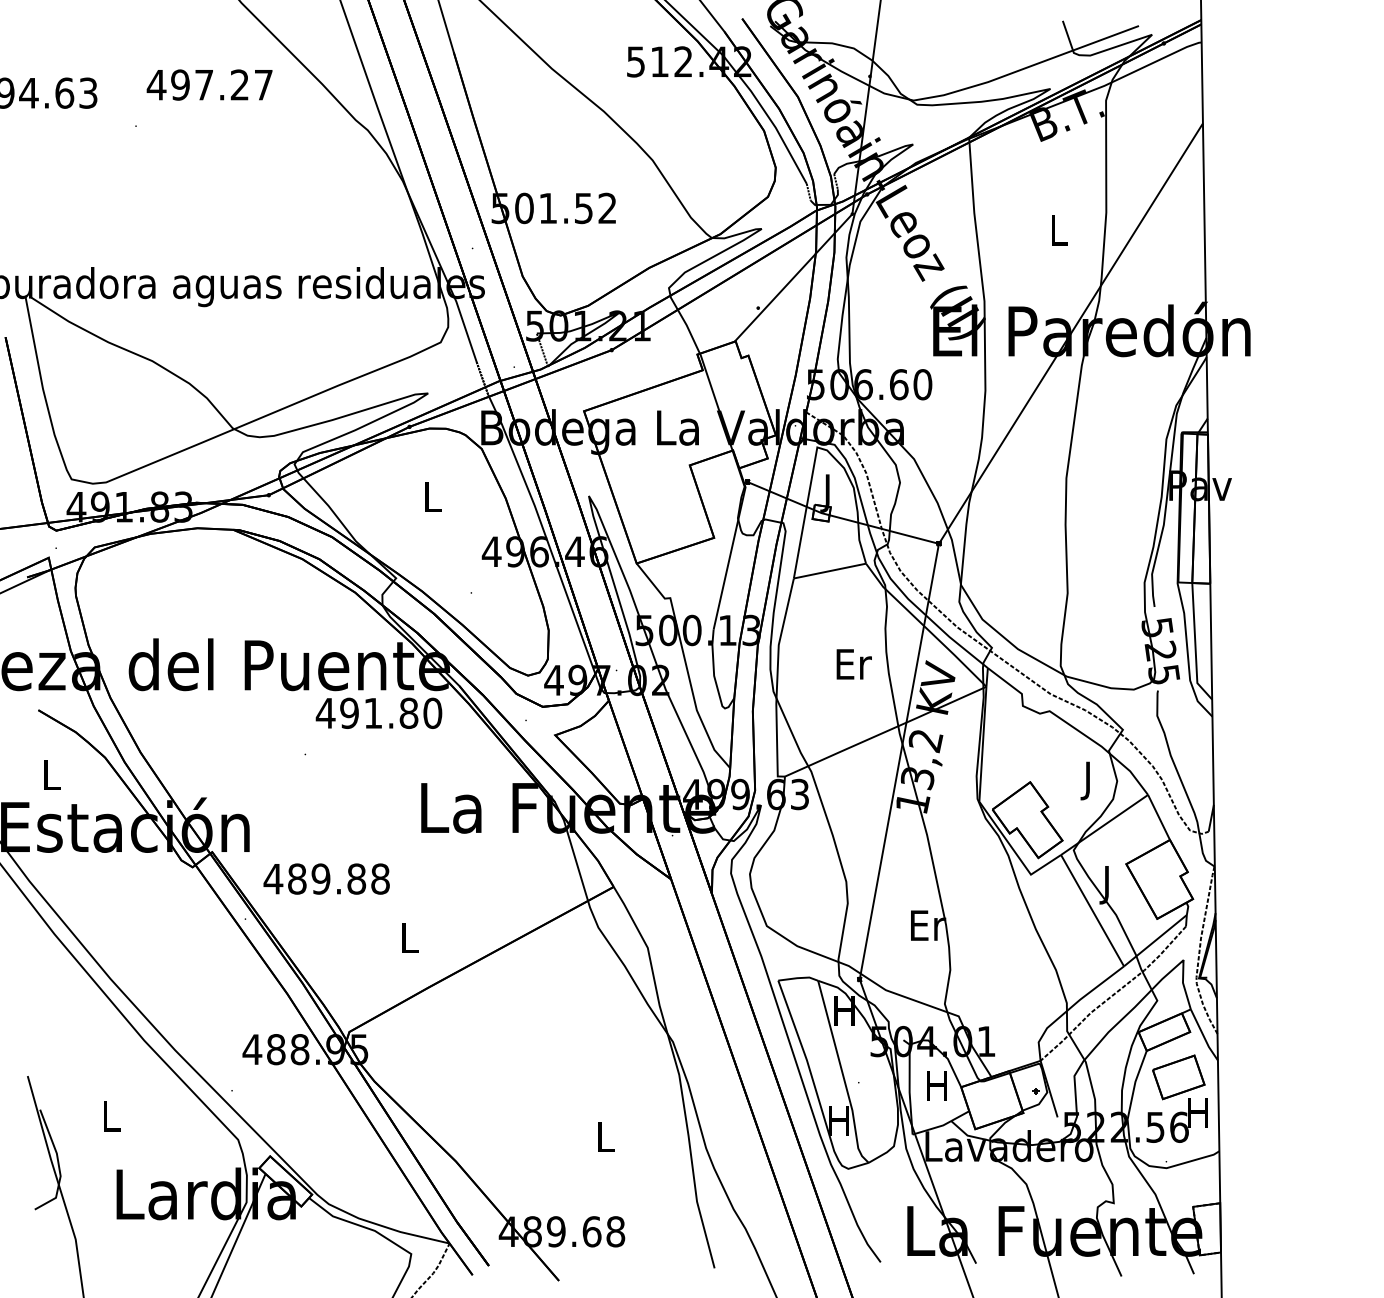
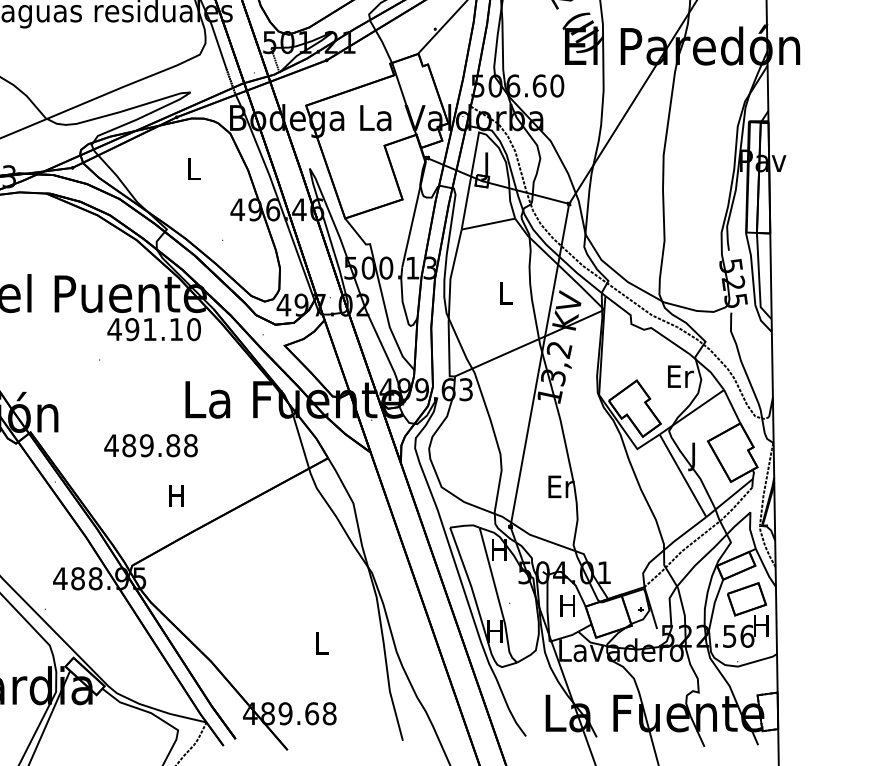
text: (853, 664) -> (505, 293), Er -> L
text: (408, 712) -> (176, 328), 491.80 -> 491.10
text: (1089, 780) -> (680, 379), J -> Er
text: (326, 878) -> (150, 445), moved
text: (408, 937) -> (176, 495), L -> H

